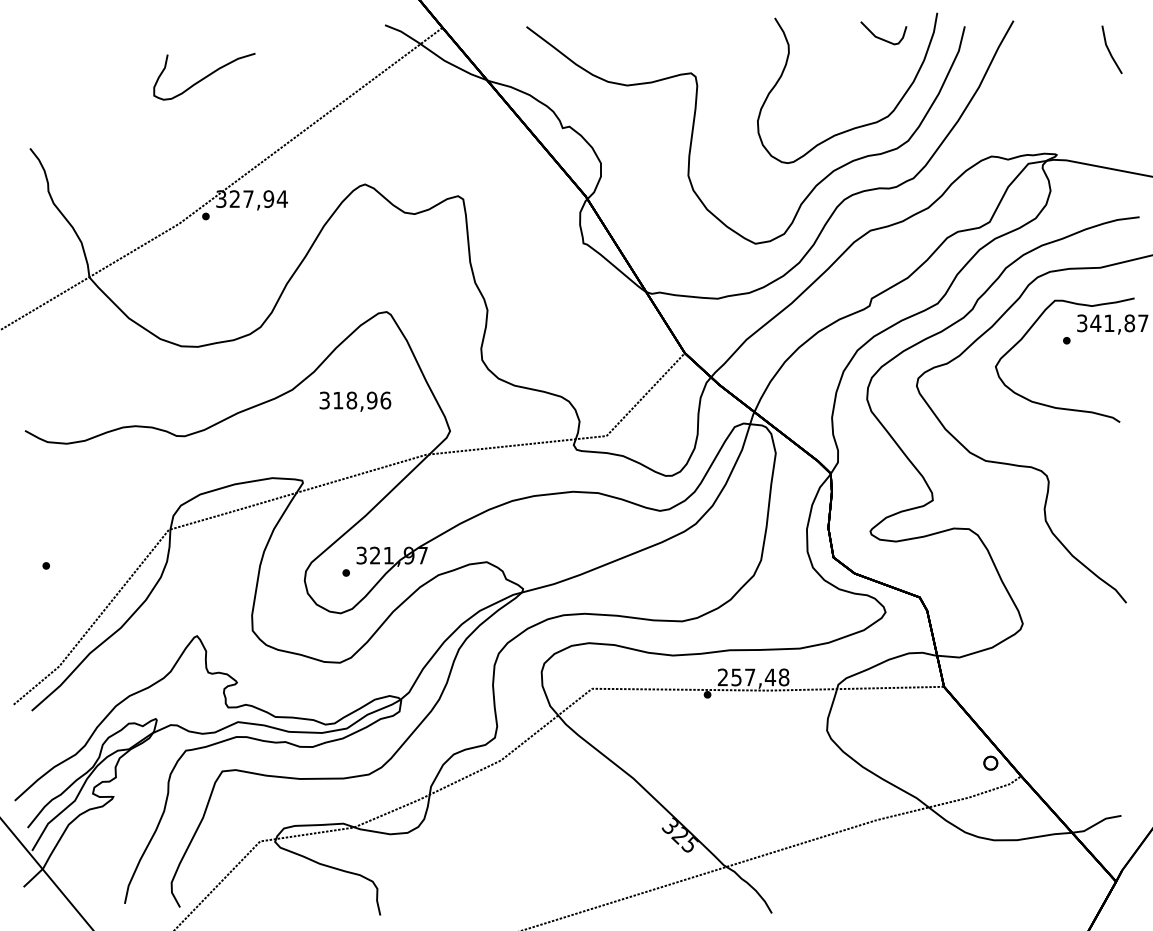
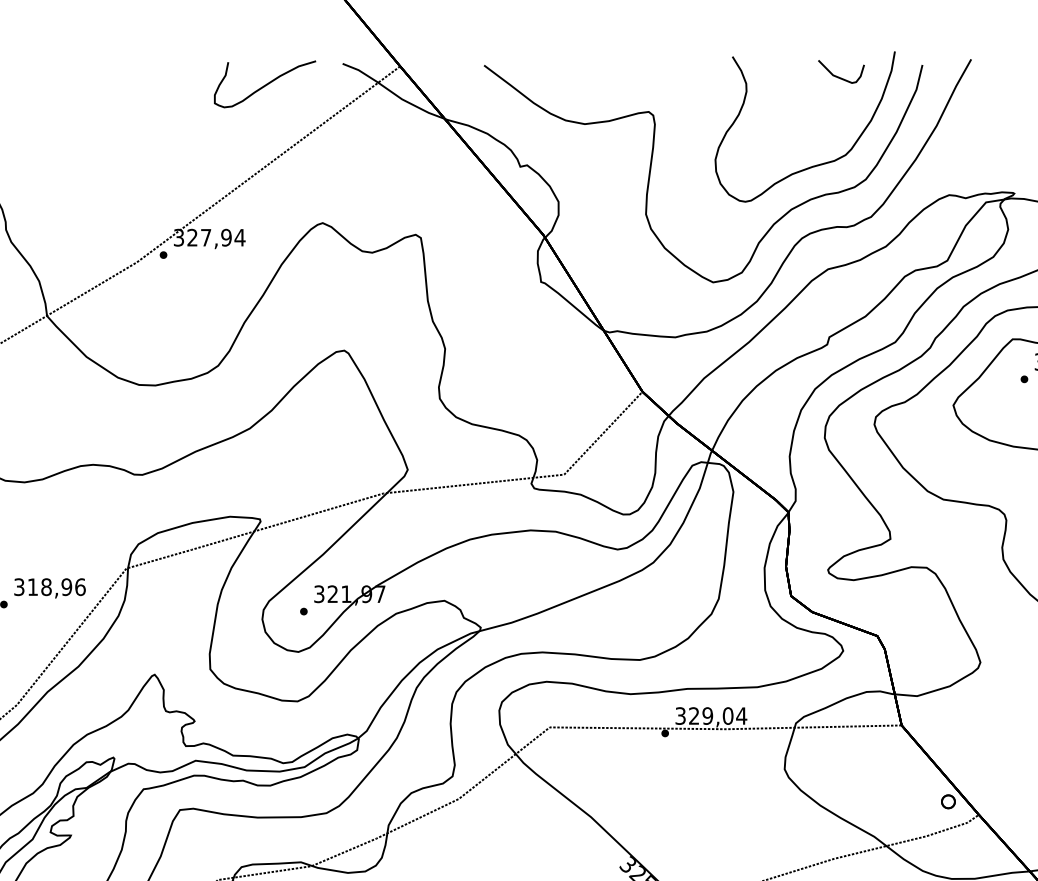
curve: (205, 76) -> (266, 84), moved
text: (355, 401) -> (50, 588), moved
text: (753, 677) -> (711, 716), 257,48 -> 329,04

